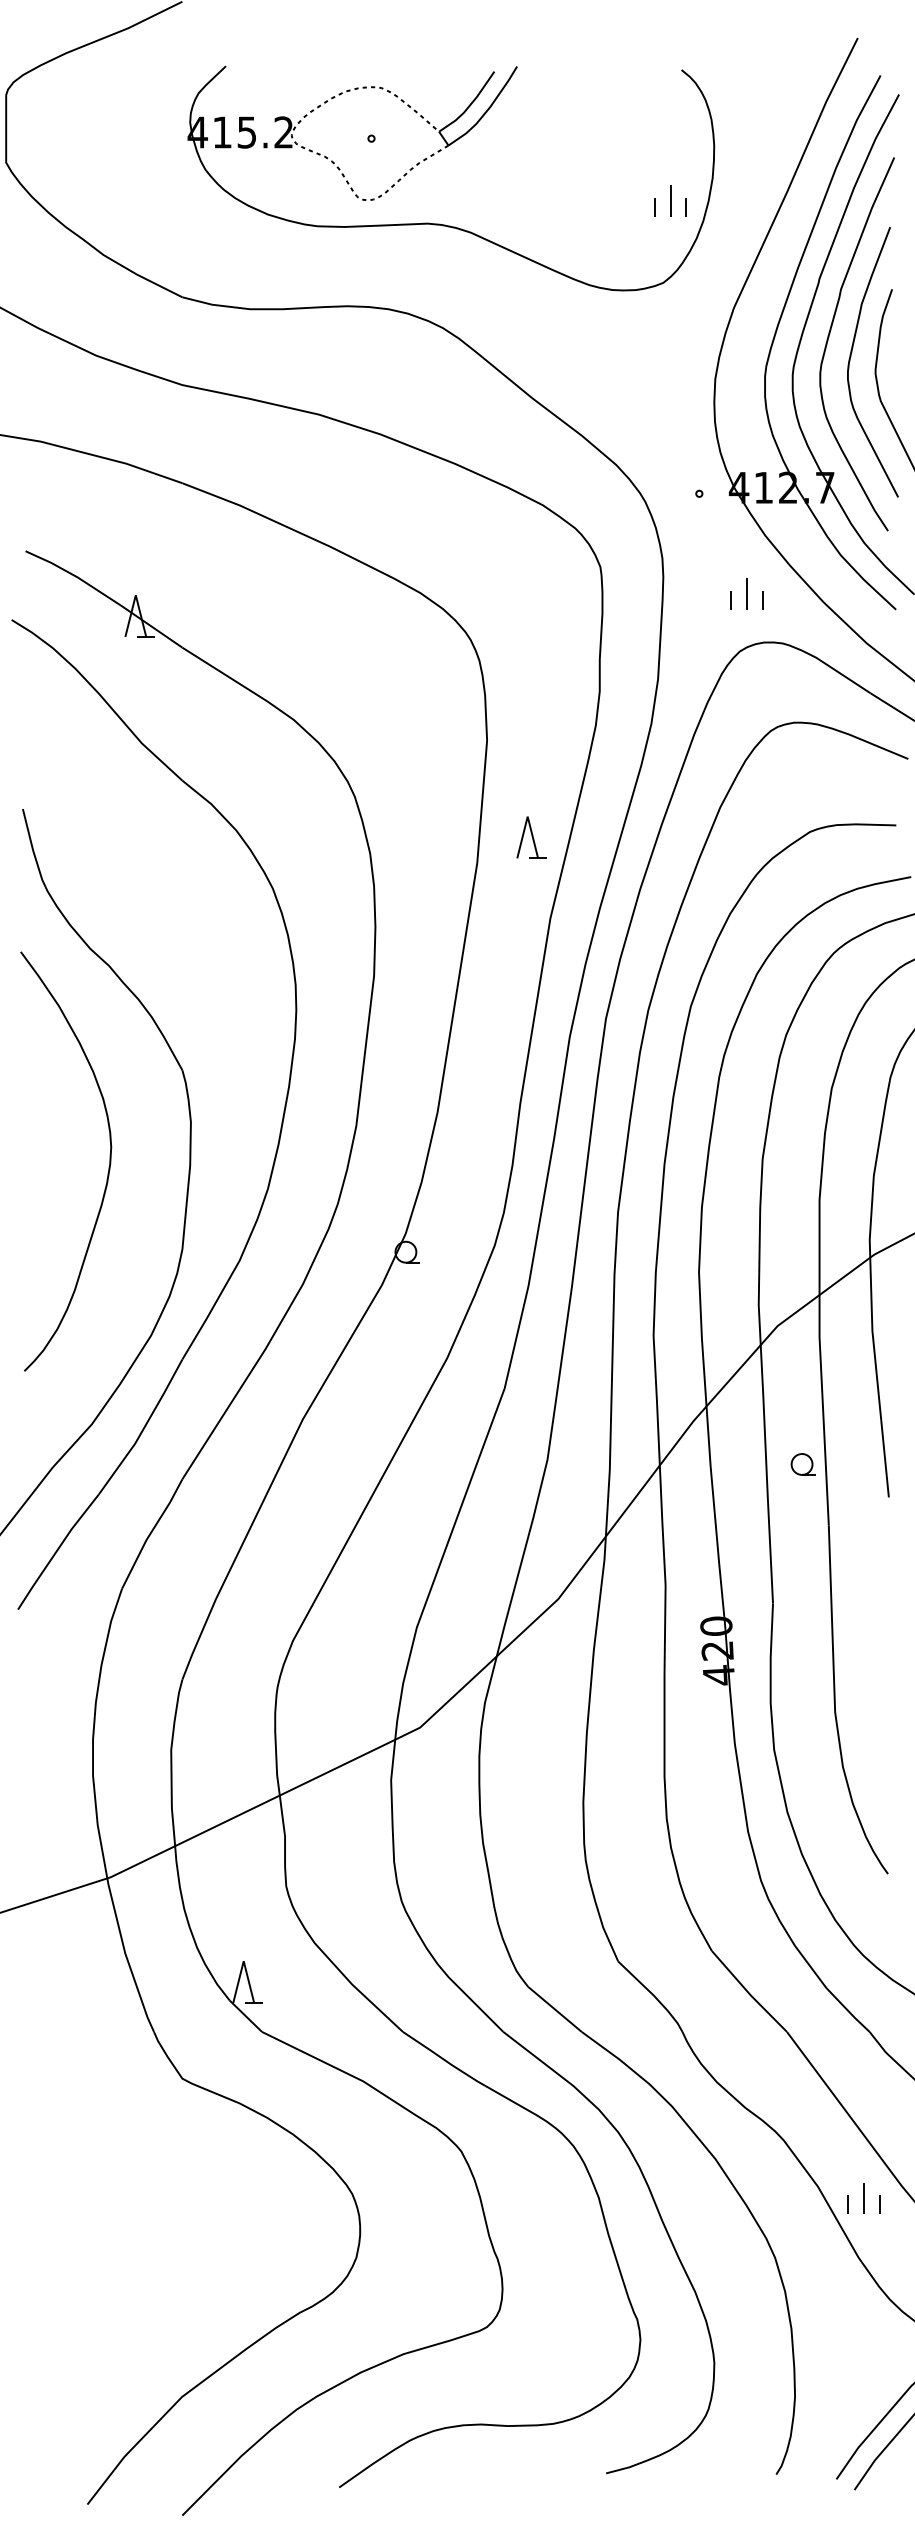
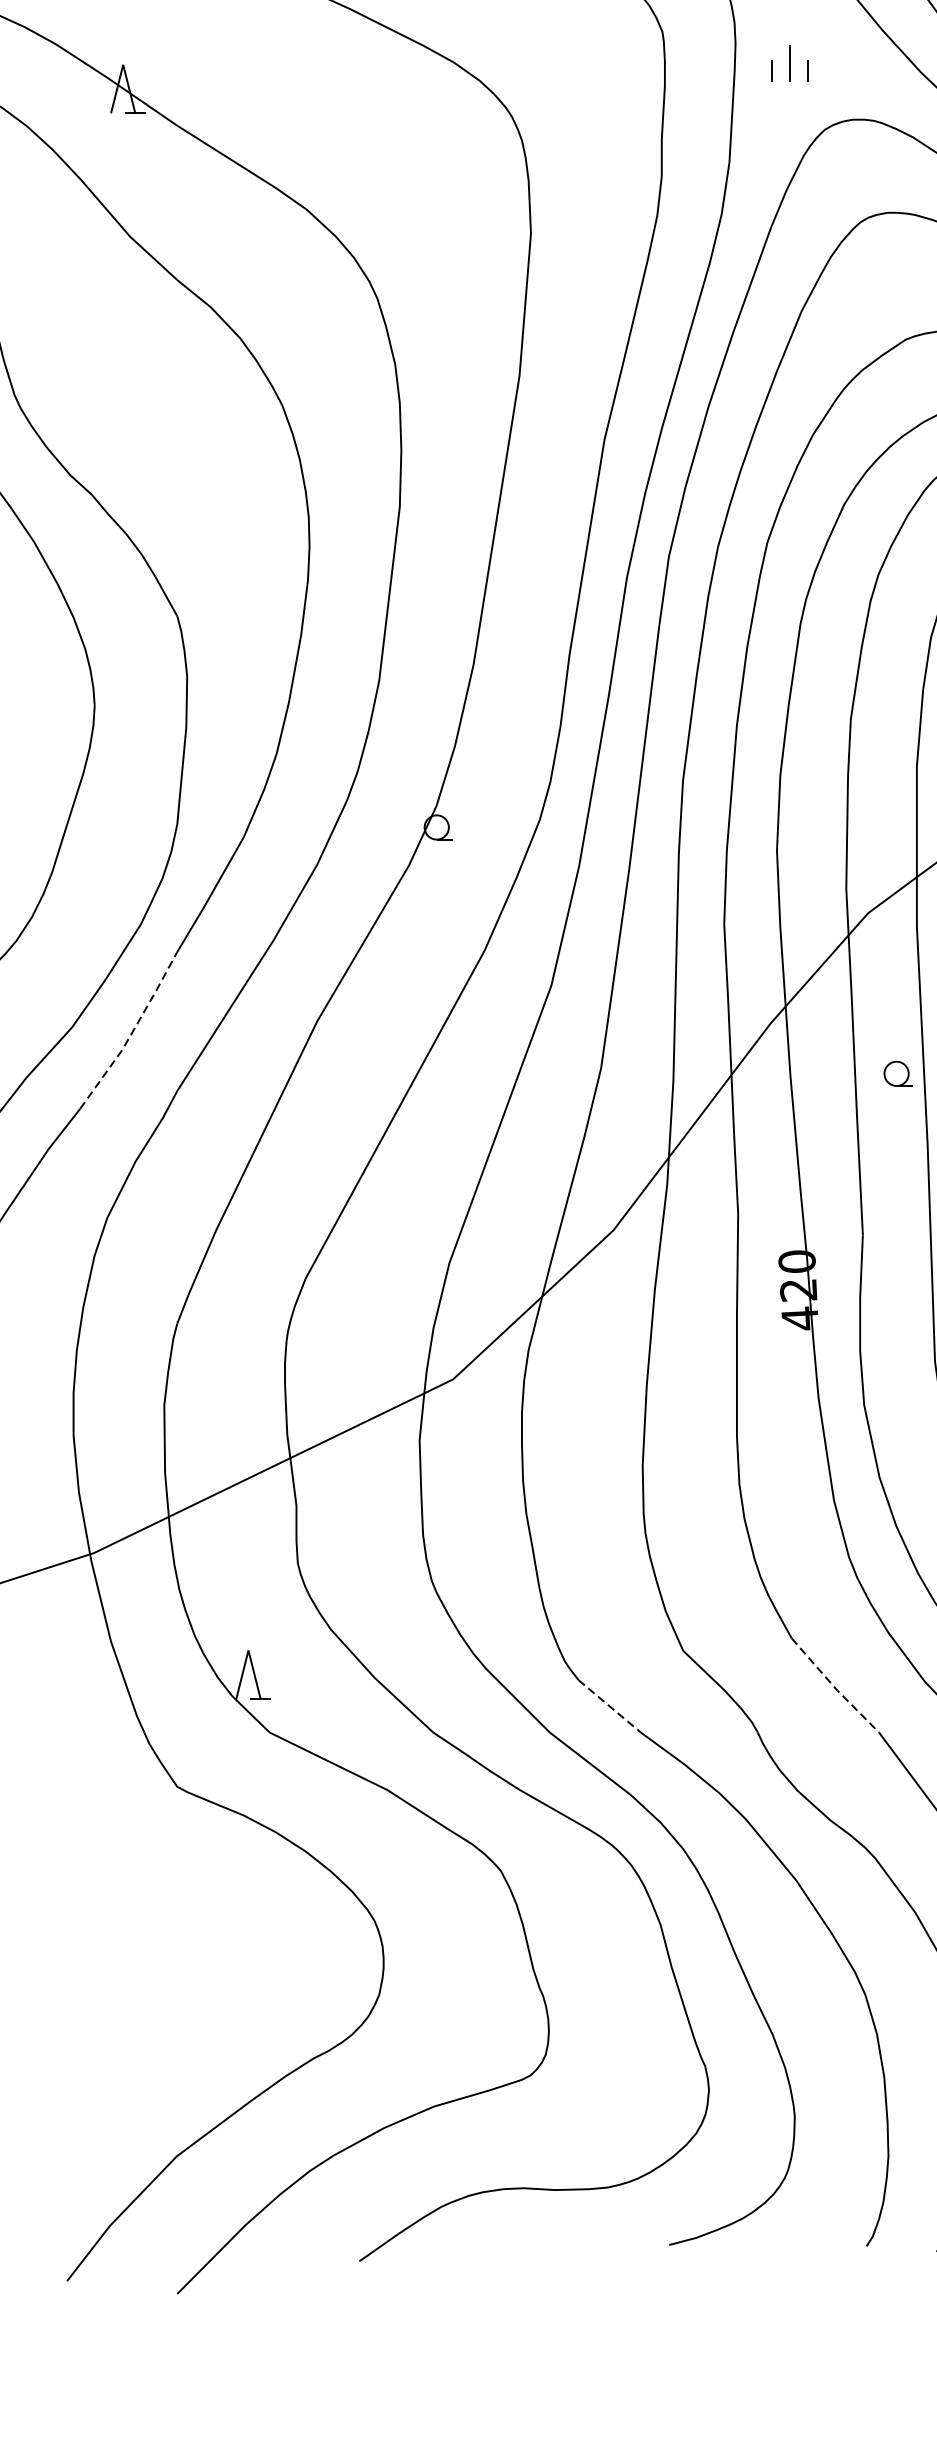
part: (746, 593) -> (789, 62), moved
part: (531, 837) -> (582, 346), removed
line: (143, 1429) -> (132, 1033), solid -> dashed
line: (749, 1993) -> (835, 1687), solid -> dashed
line: (555, 2009) -> (610, 1706), solid -> dashed

